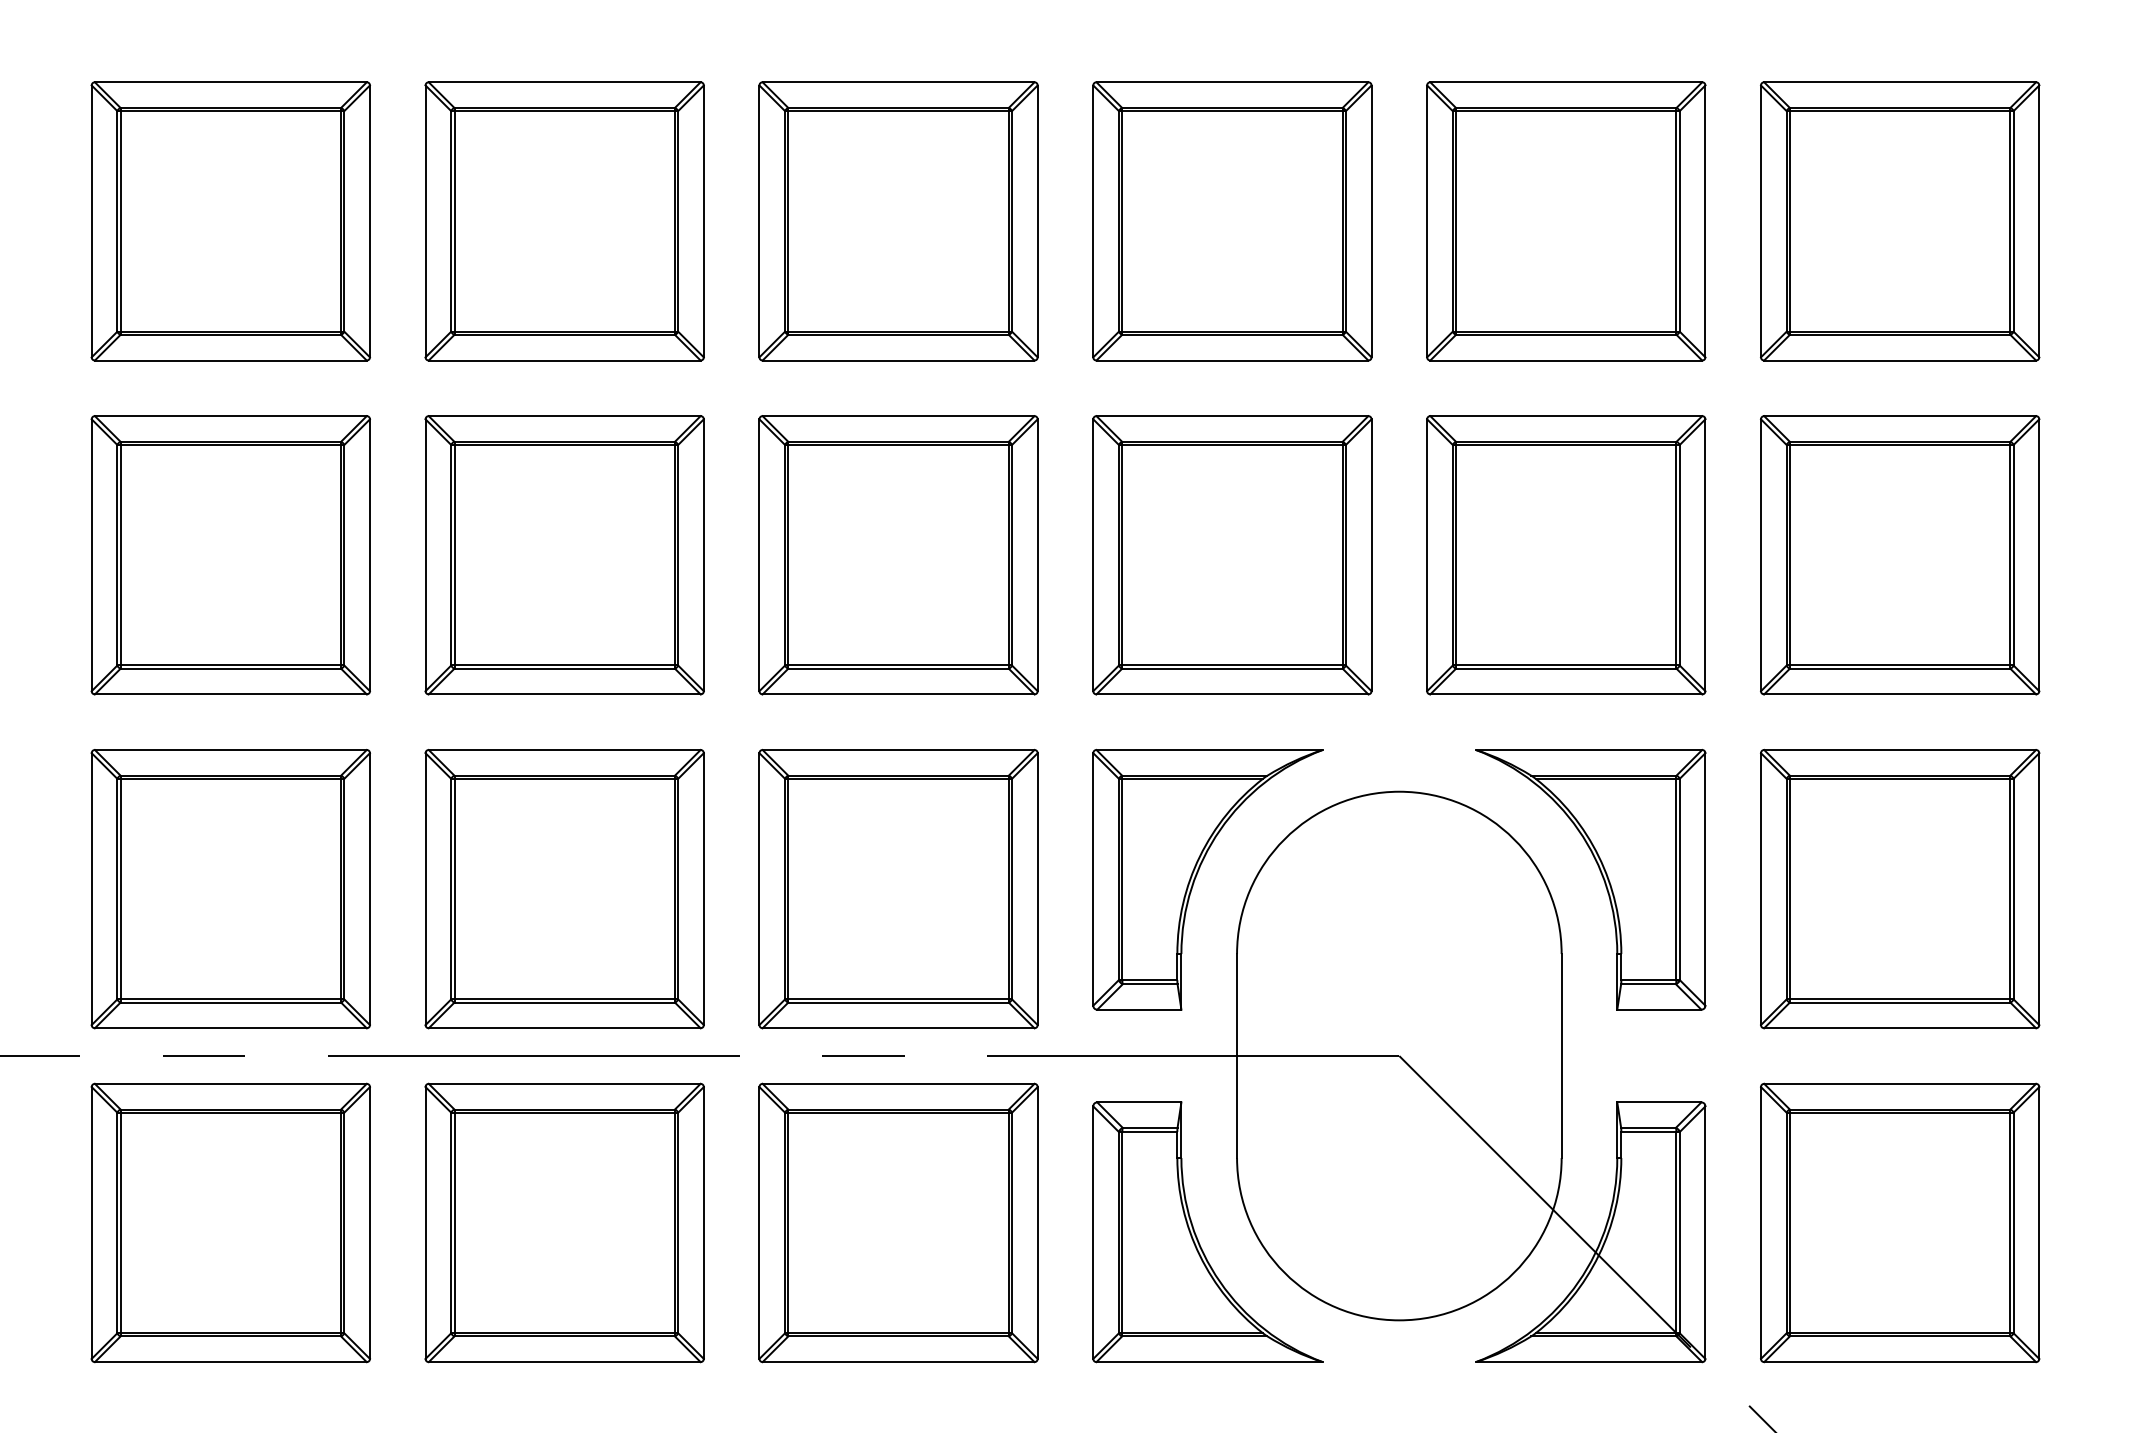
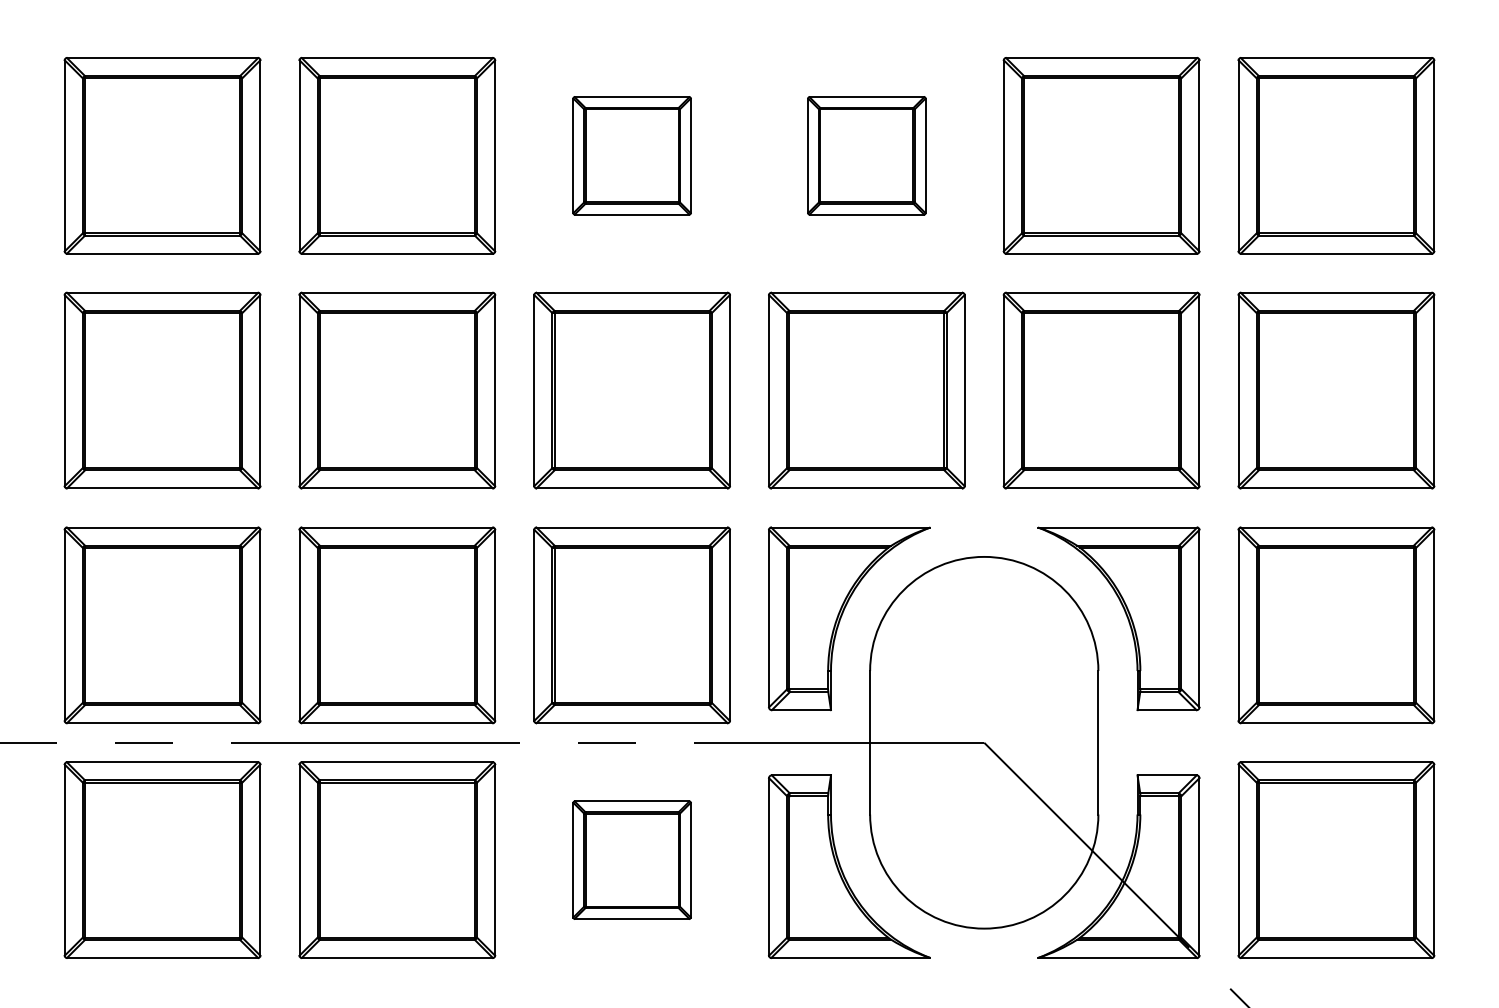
part: (898, 221) -> (632, 155), size x0.6
part: (1232, 221) -> (866, 155), size x0.6
part: (898, 1222) -> (632, 859), size x0.6

